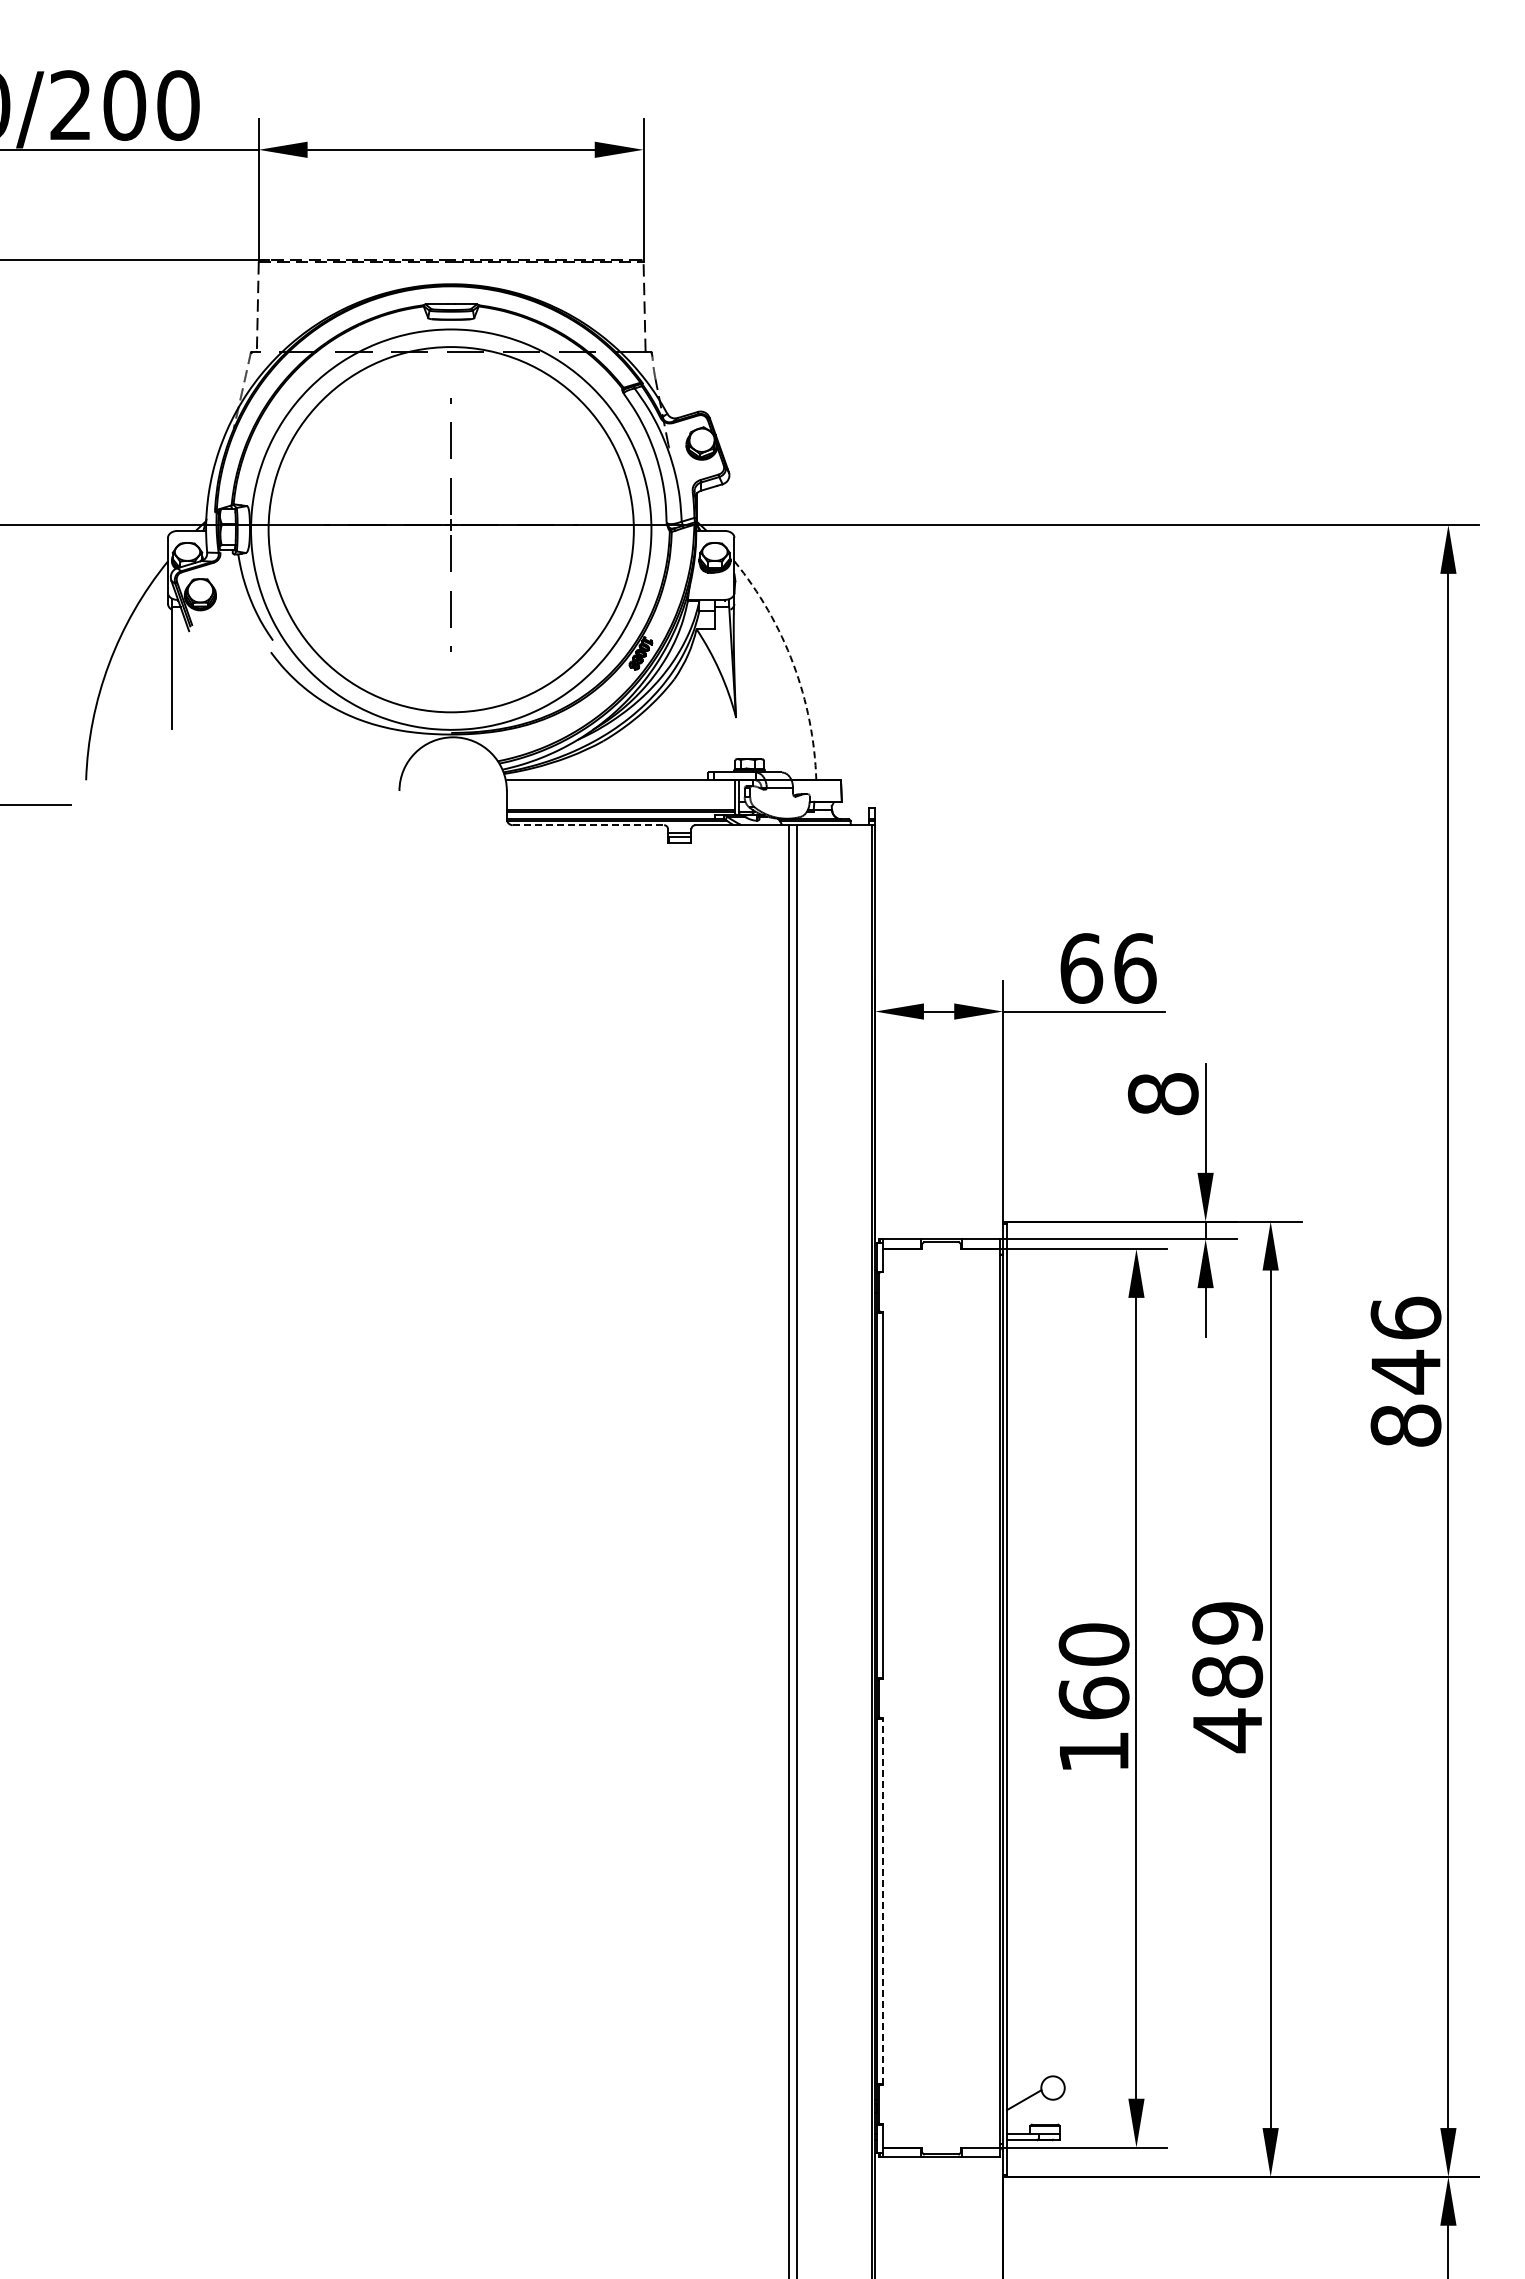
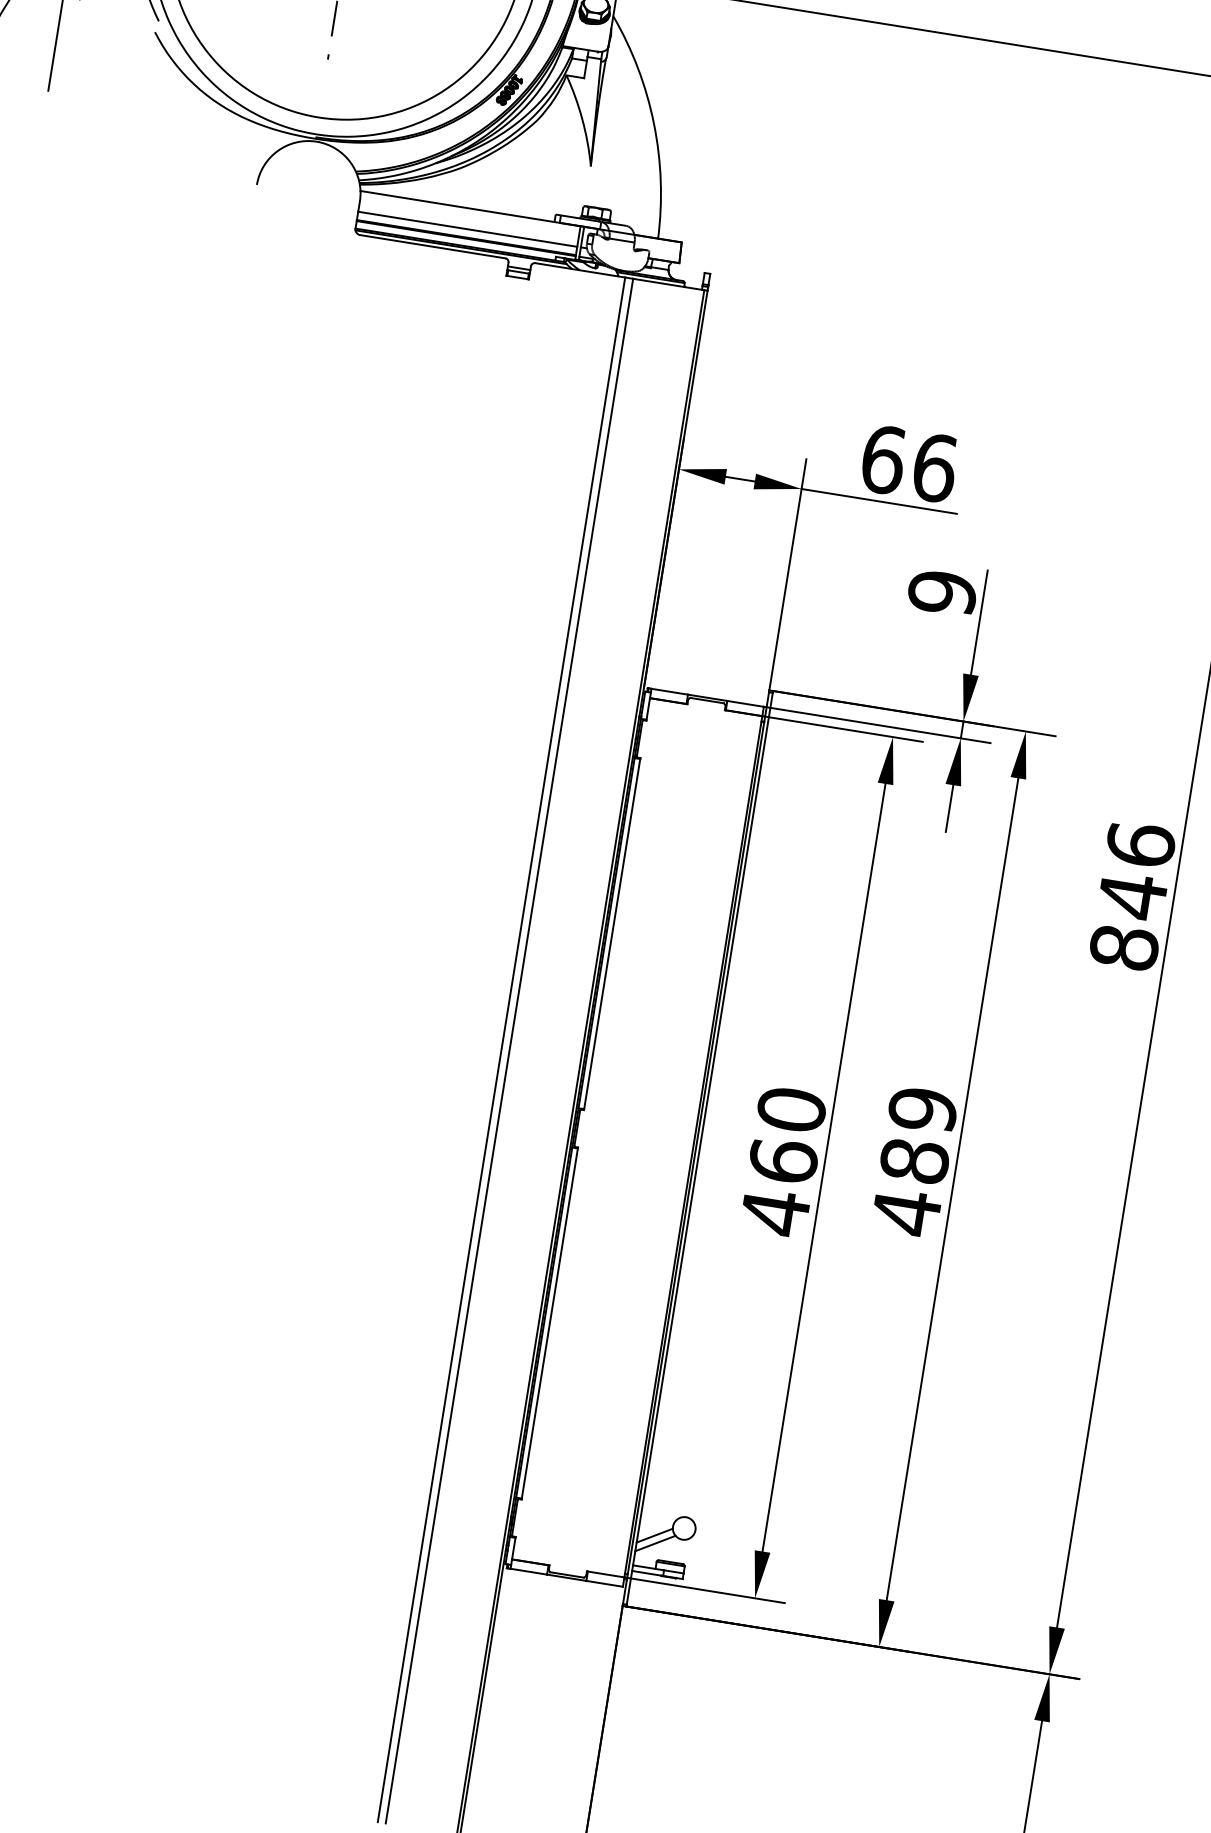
arc: (793, 664) -> (654, 124), dashed -> solid
line: (620, 801) -> (467, 228), added
line: (588, 825) -> (432, 247), dashed -> solid
text: (1163, 1094) -> (942, 593), 8 -> 9
text: (1094, 1751) -> (775, 1212), 160 -> 460
line: (882, 1901) -> (549, 1323), dashed -> solid
line: (1025, 2107) -> (654, 1542), added

